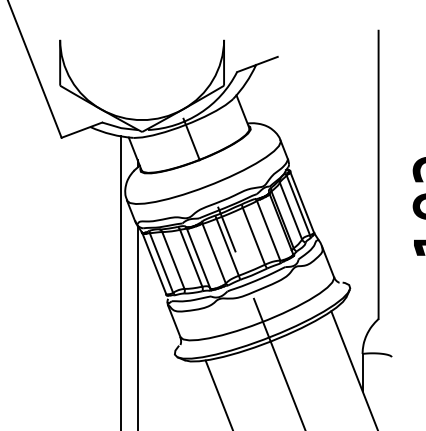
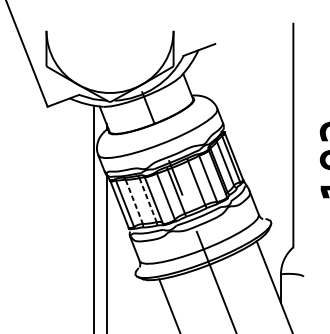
line: (191, 258) -> (148, 200), solid -> dashed
line: (173, 260) -> (134, 201), solid -> dashed

